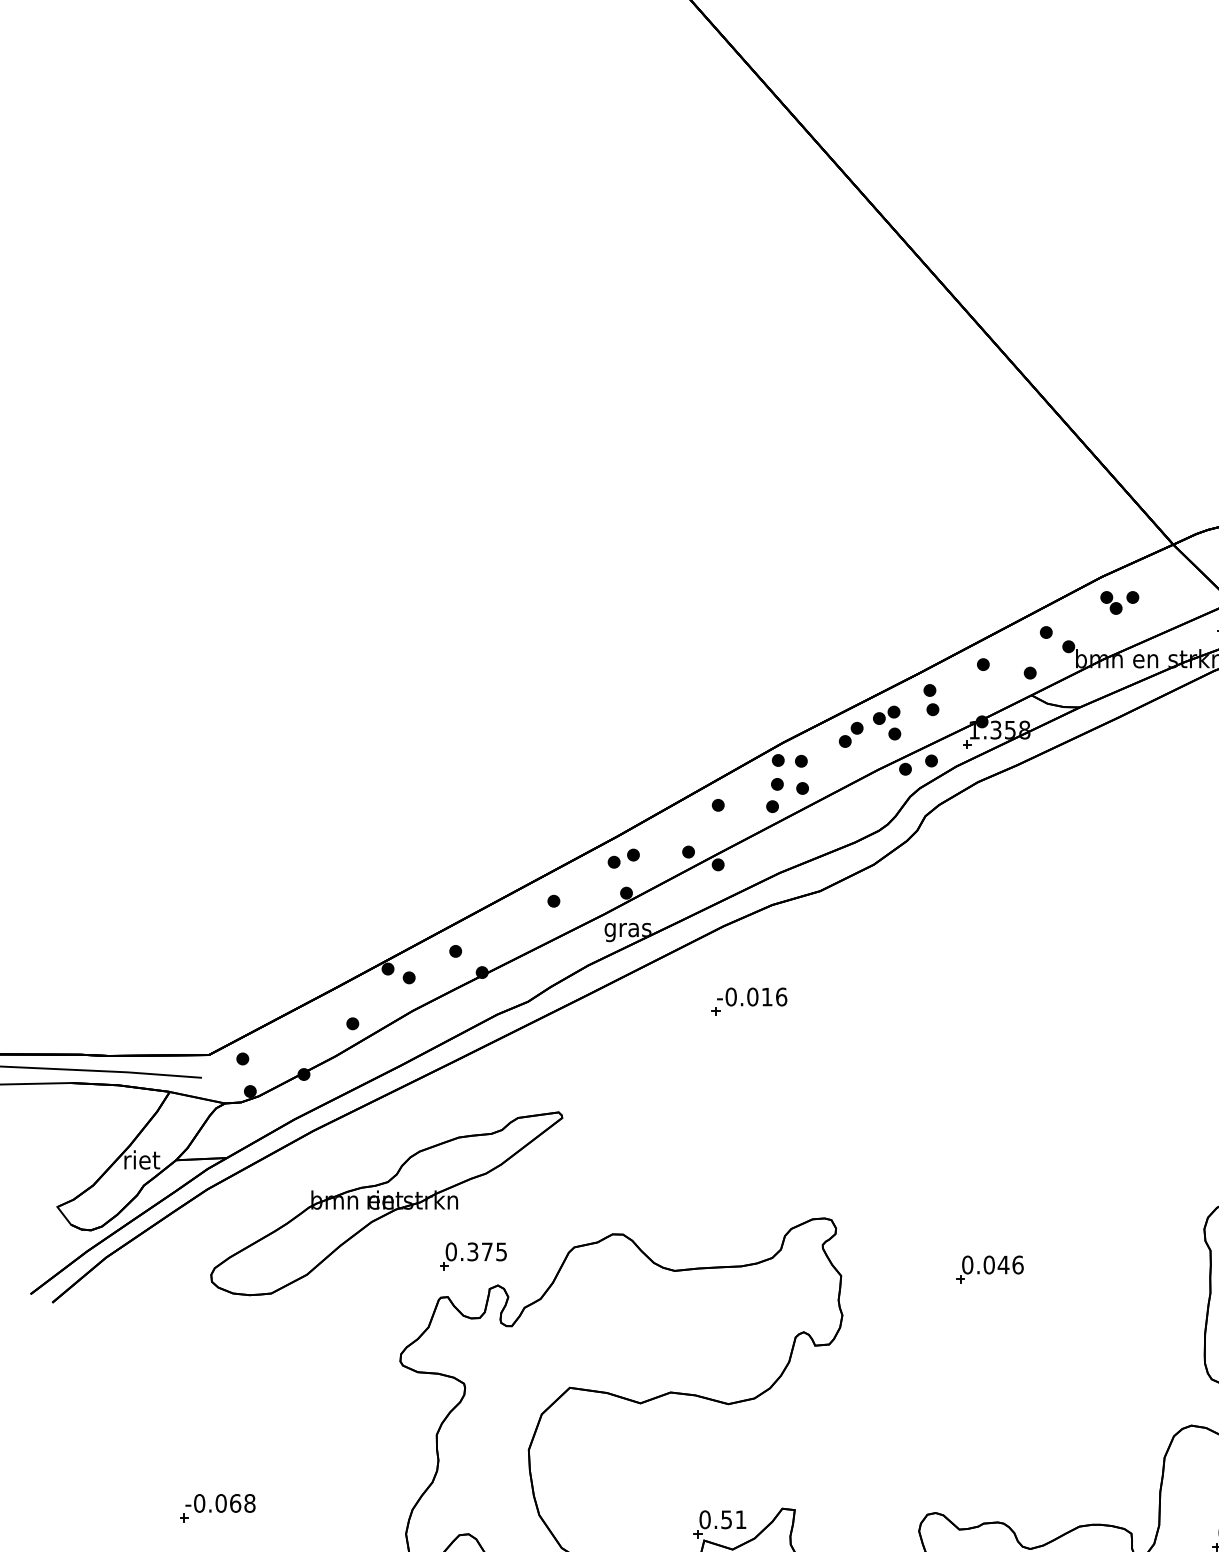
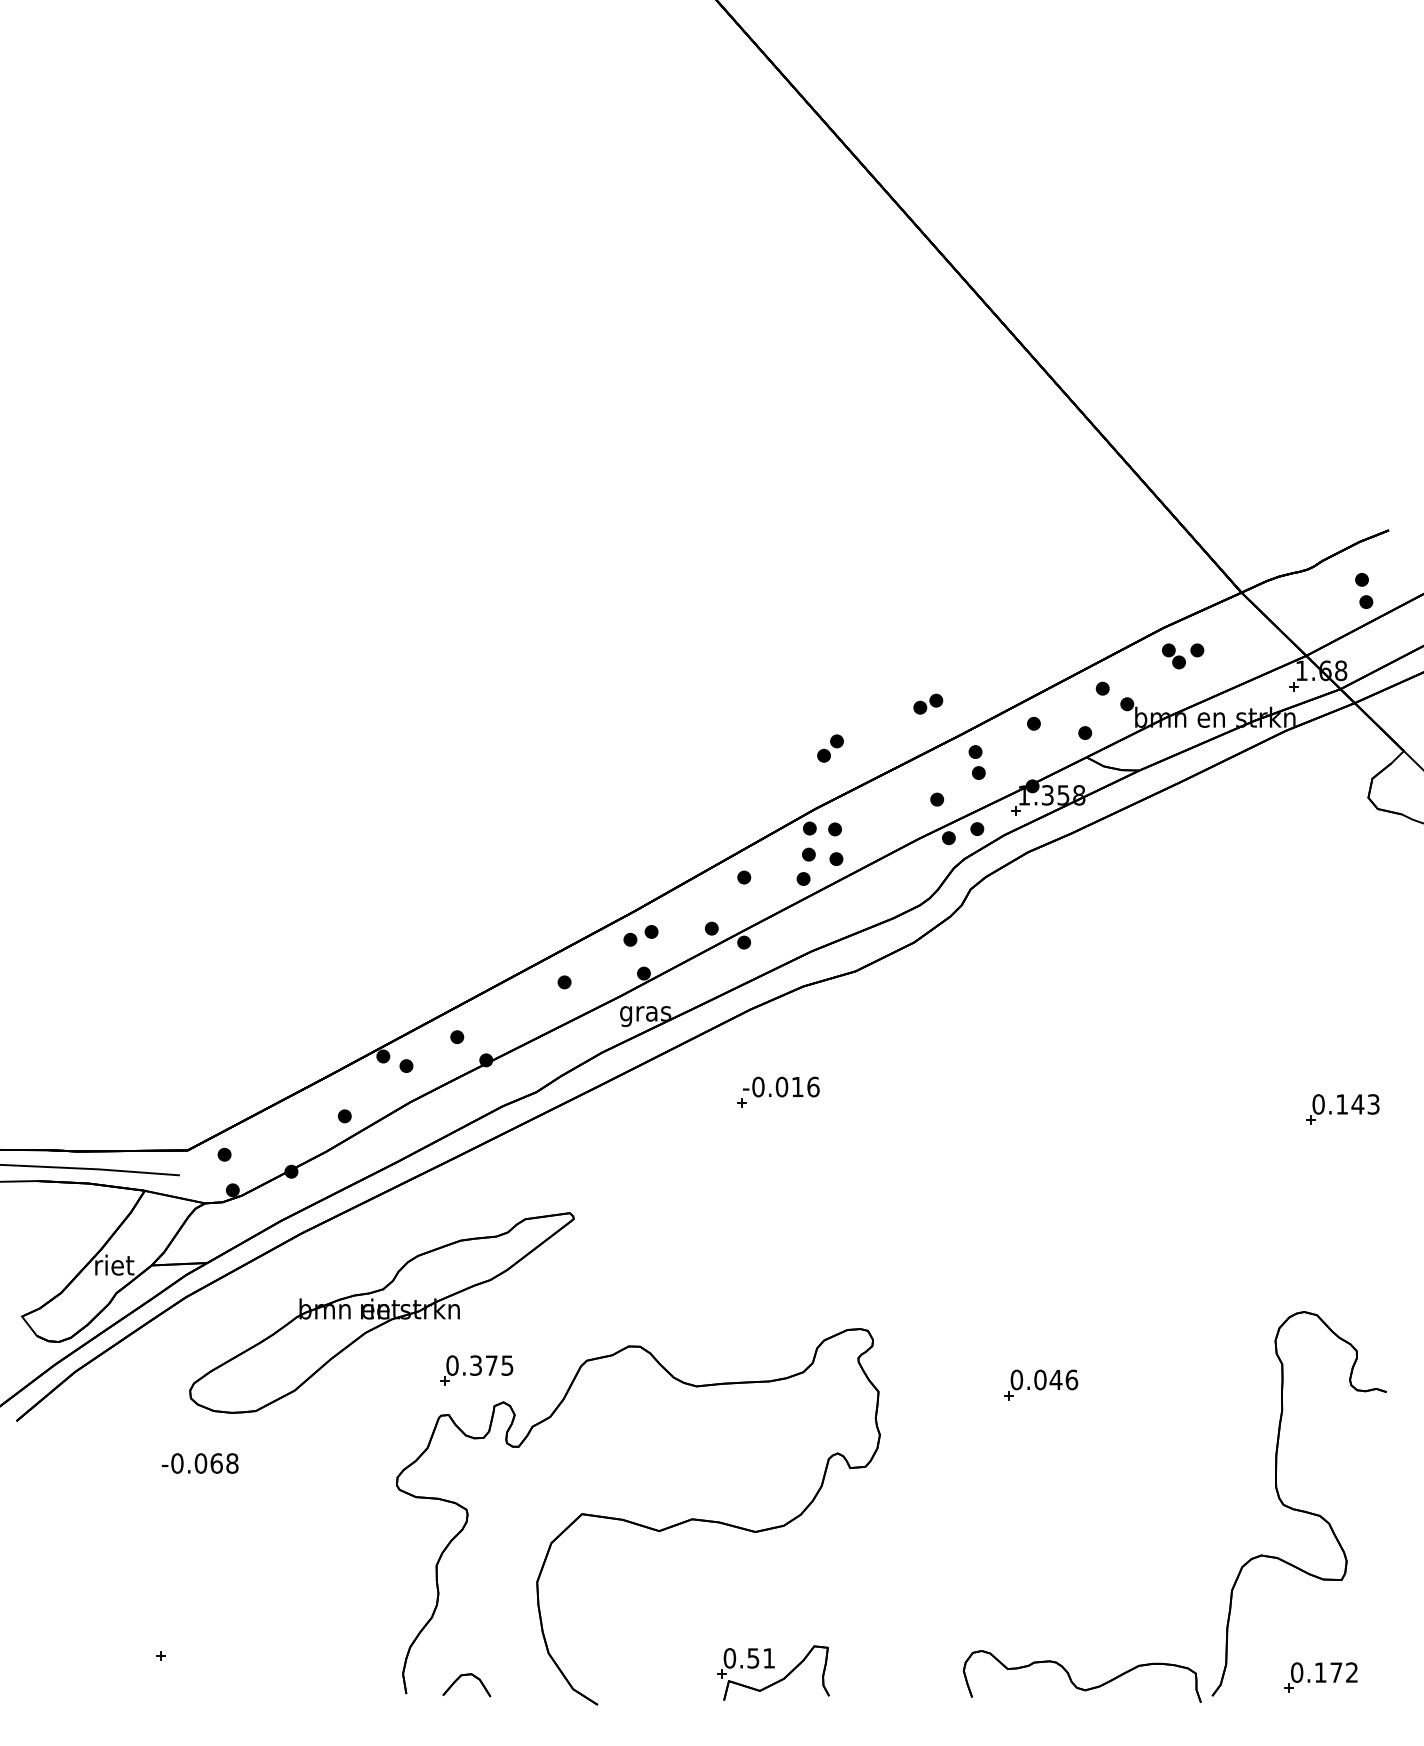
part: (886, 714) -> (928, 703), moved
part: (851, 734) -> (830, 748), moved
text: (220, 1503) -> (200, 1463), moved

